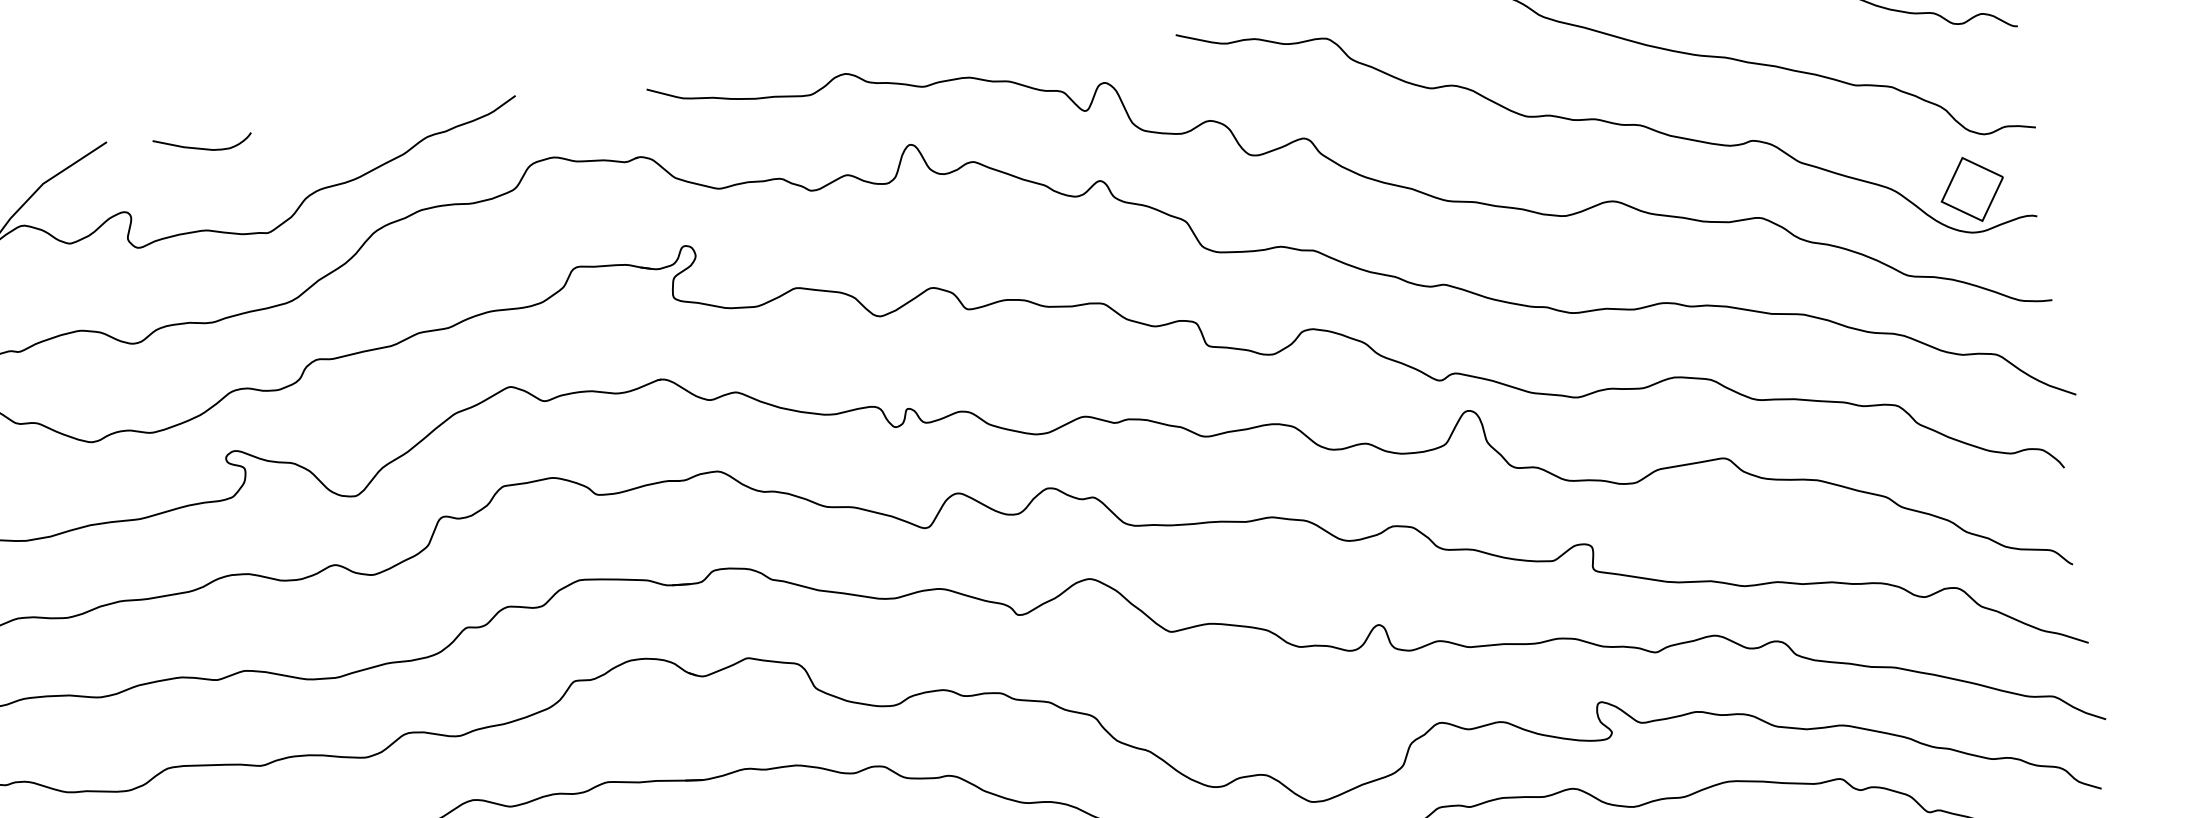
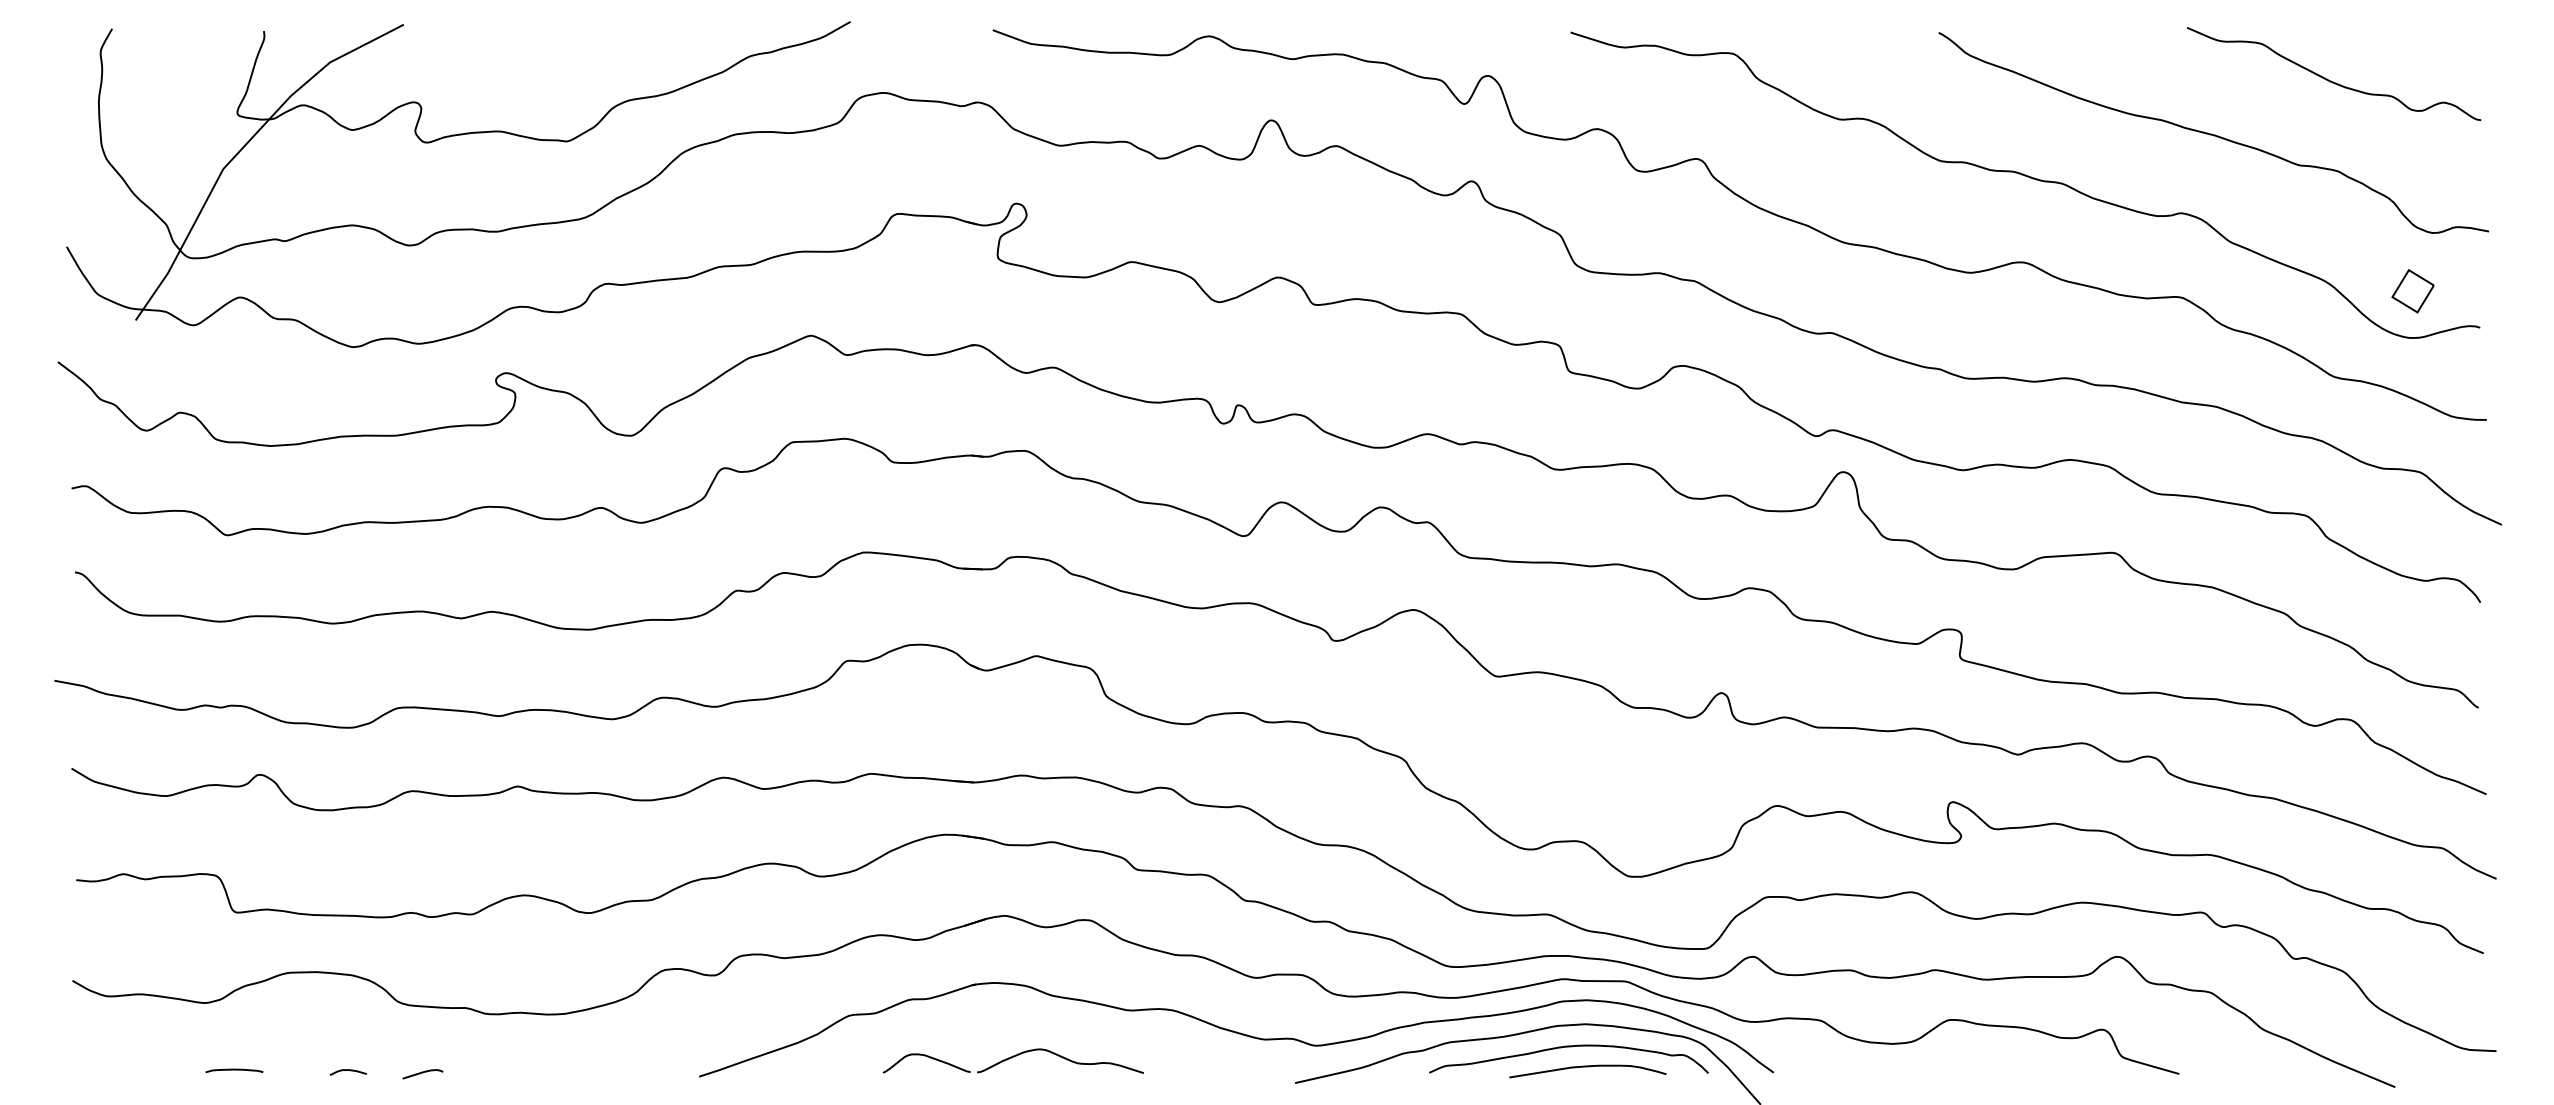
curve: (200, 147) -> (504, 41), removed
part: (1971, 189) -> (2412, 291), size x0.6

